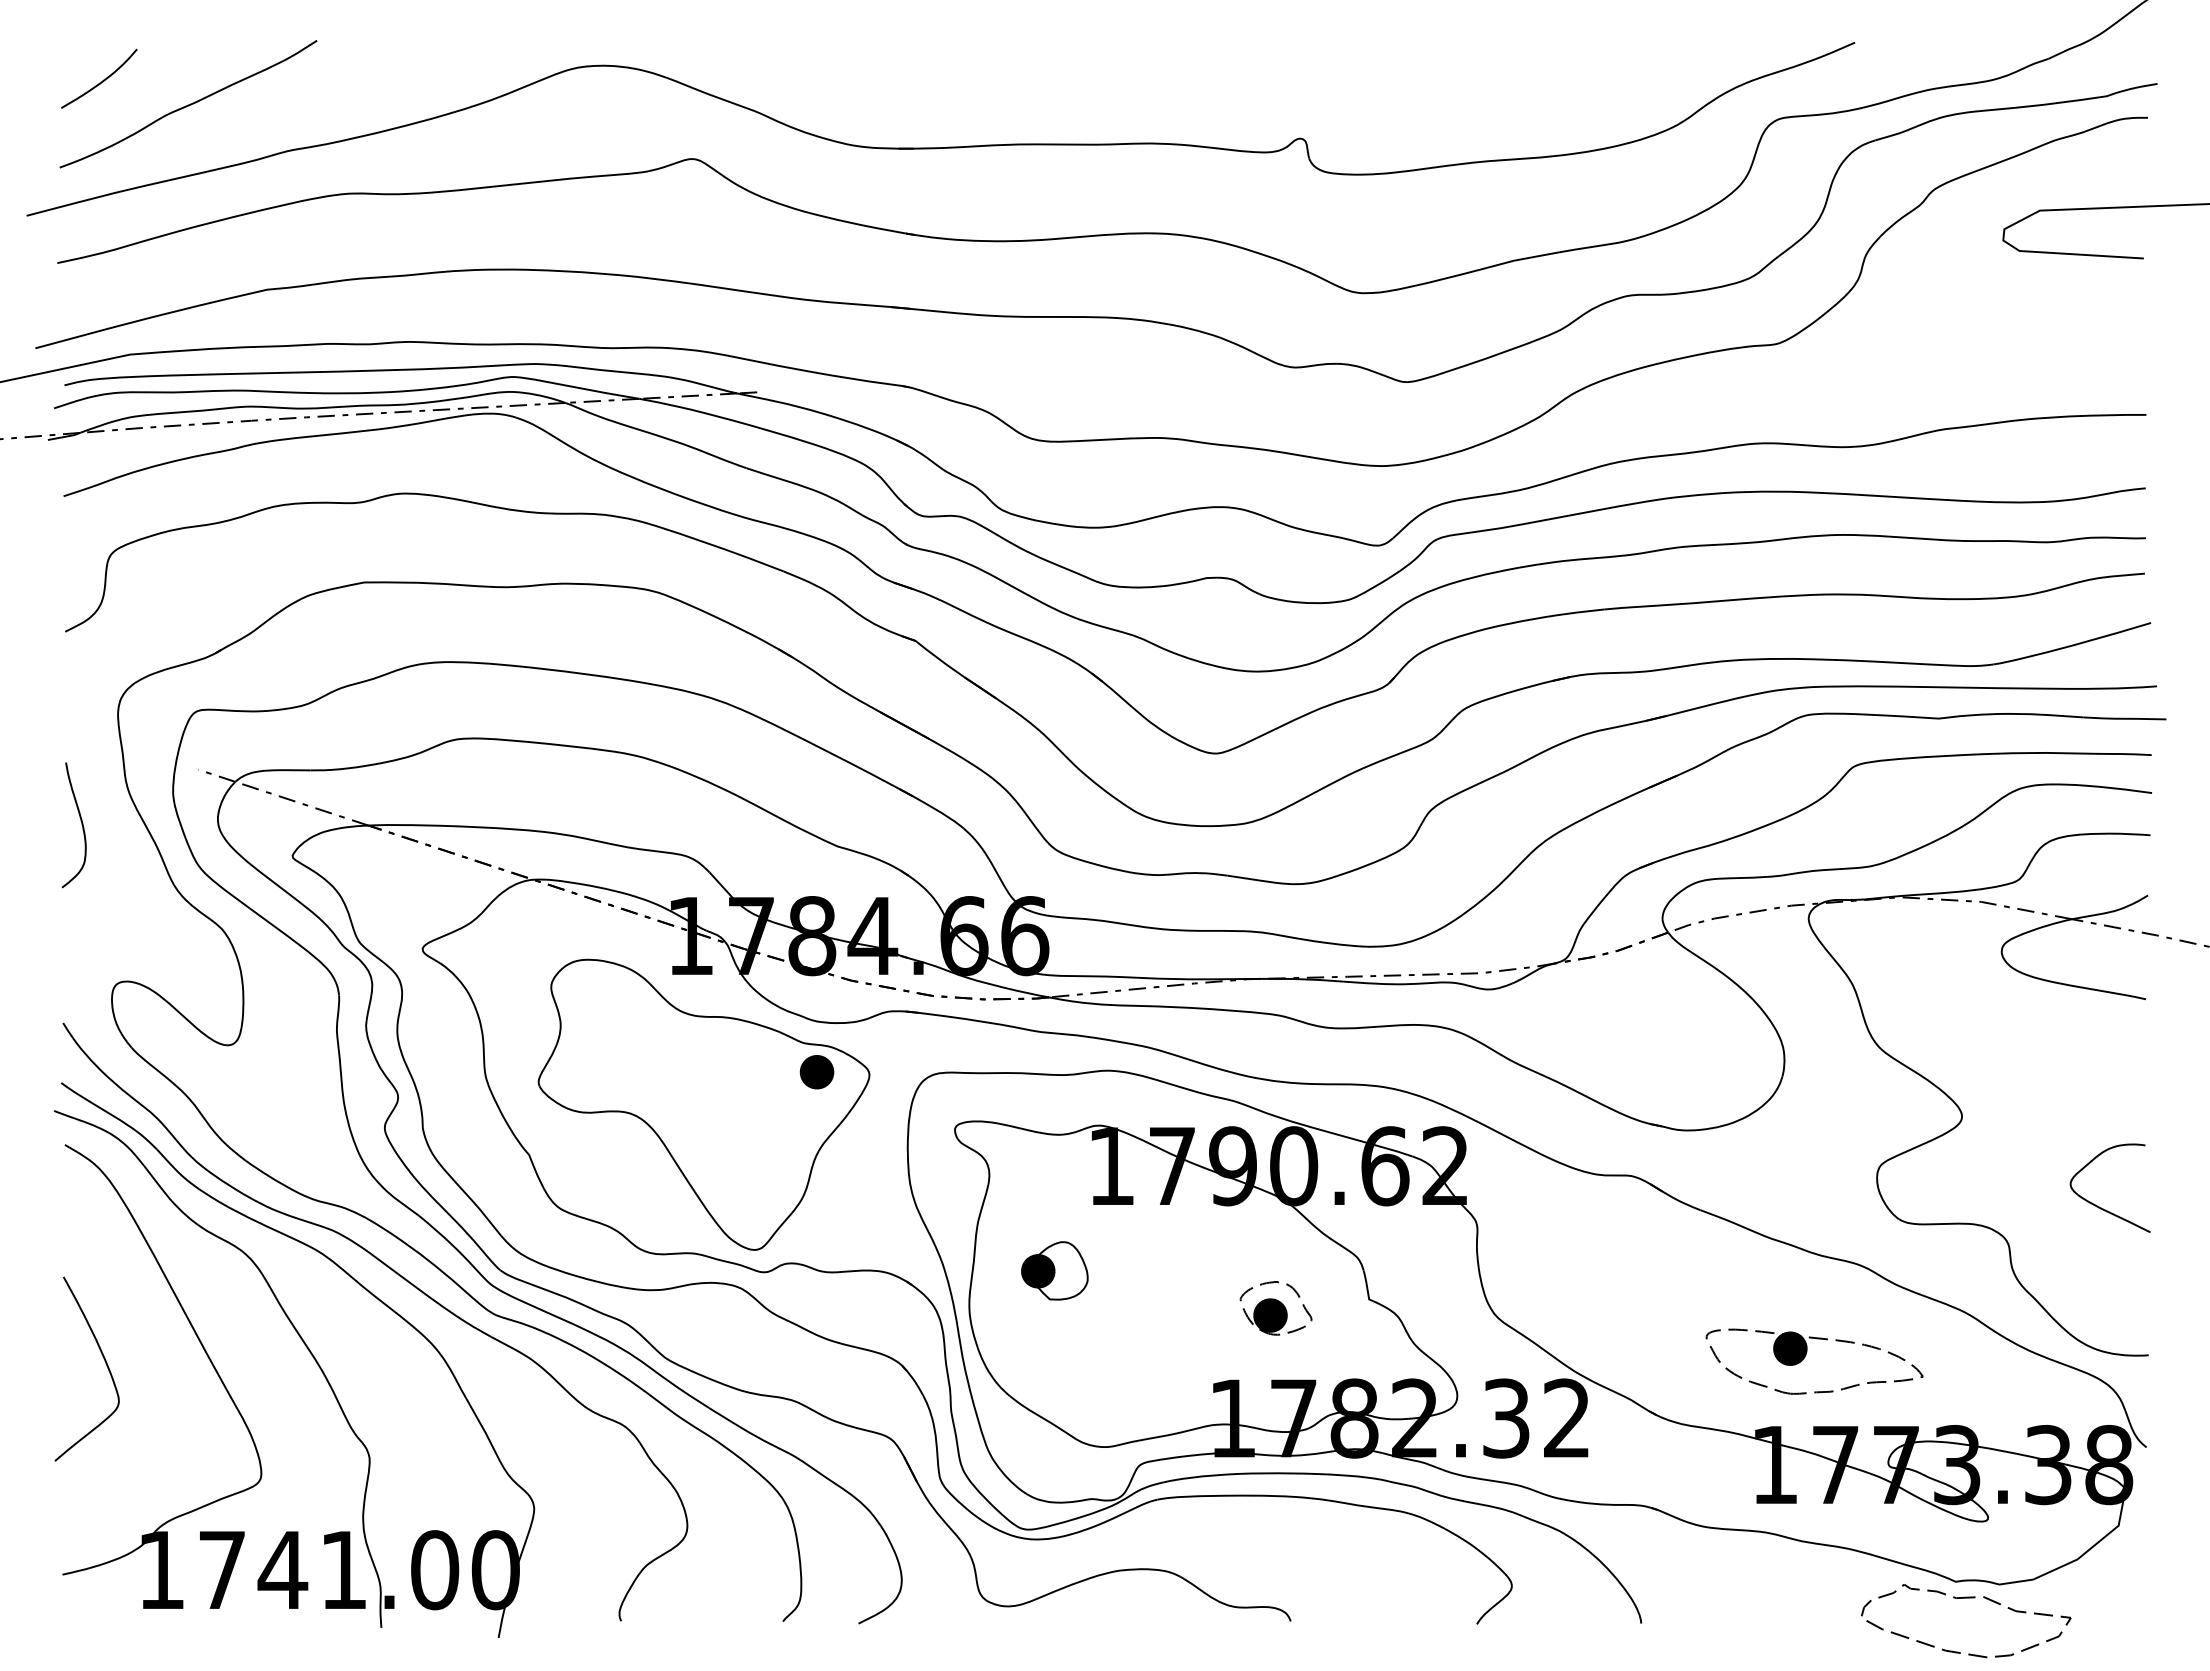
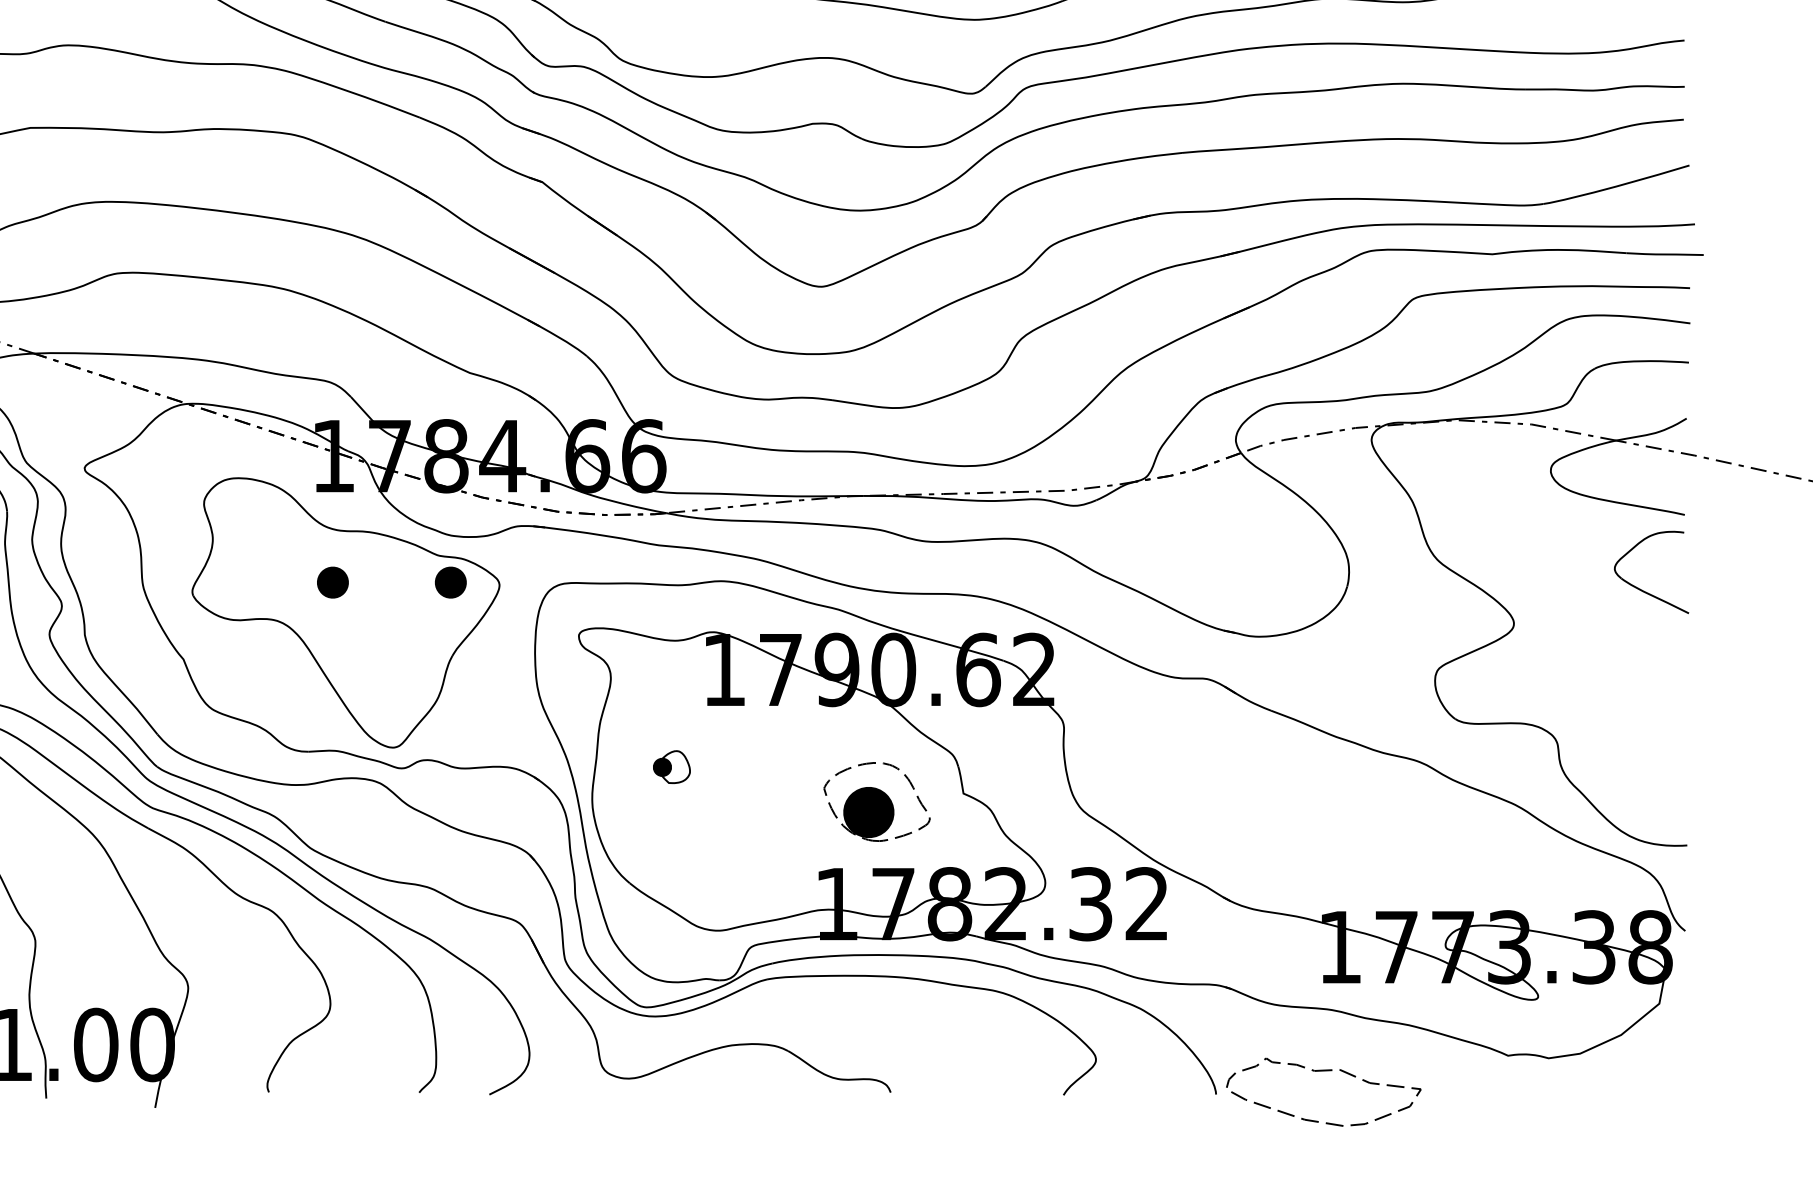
part: (689, 1072) -> (332, 582), added
part: (2099, 1206) -> (1641, 589), moved
part: (1054, 1270) -> (671, 766), size x0.6
part: (1275, 1308) -> (876, 802), size x1.6
part: (1805, 1357) -> (1368, 847), removed
part: (1966, 1598) -> (1324, 1071), moved

